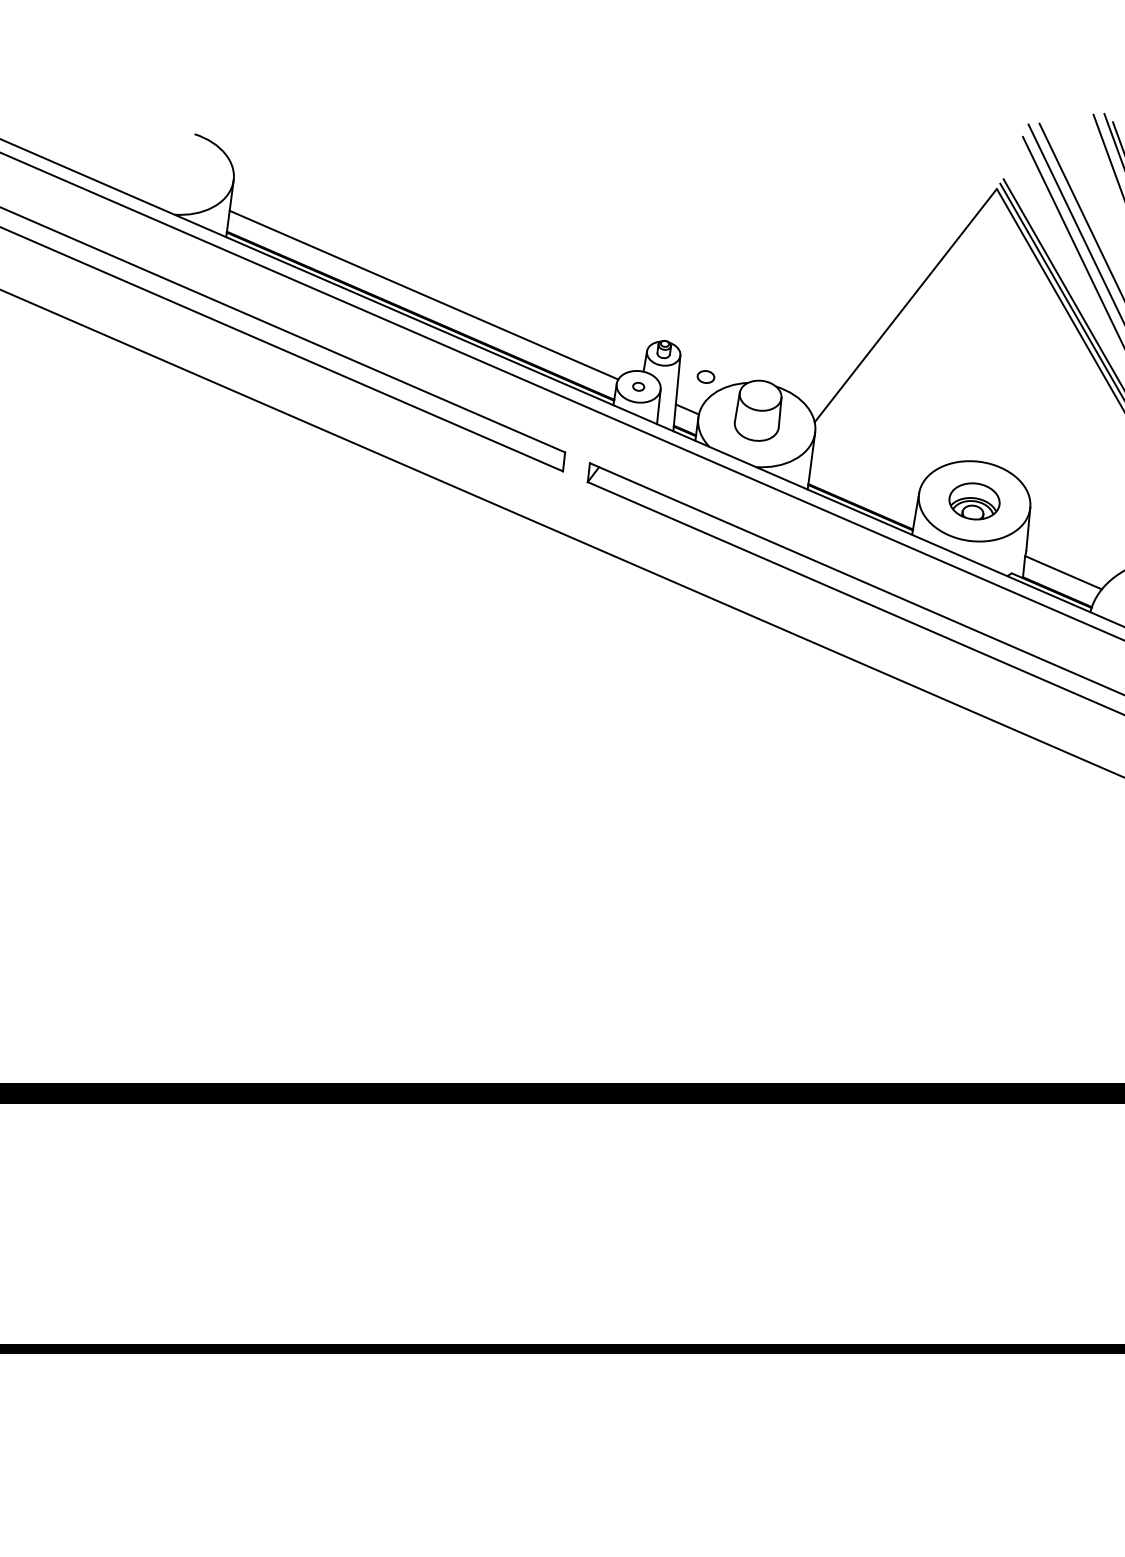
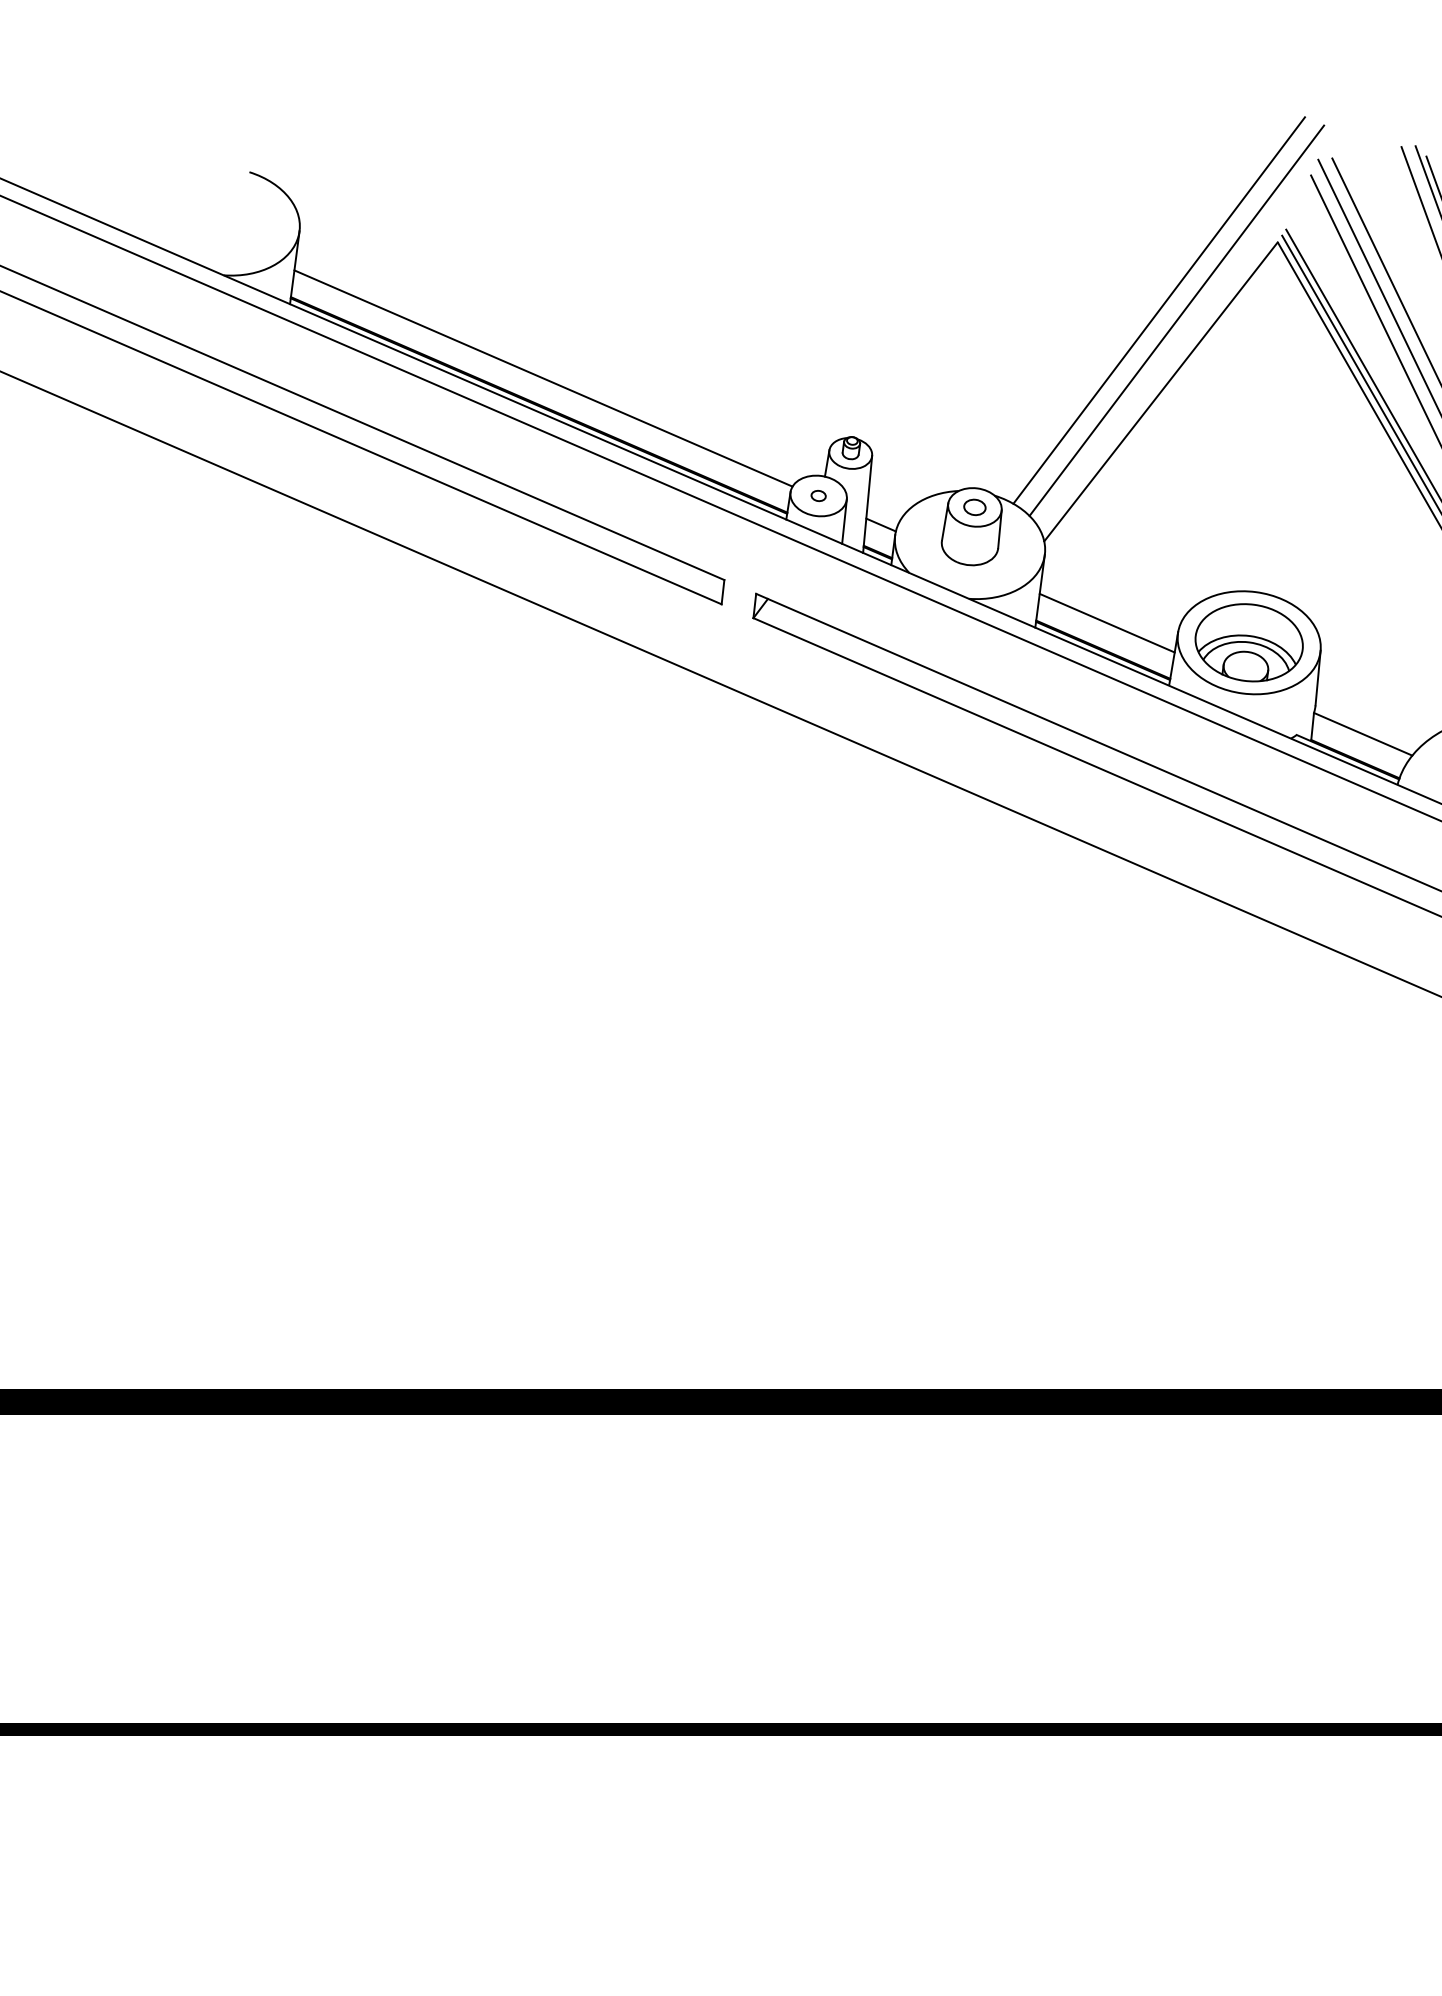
line: (904, 242) -> (1159, 310), added
line: (917, 249) -> (1176, 320), added
part: (705, 377) -> (974, 507), moved
line: (863, 485) -> (1106, 622), added
part: (974, 501) -> (1248, 642), size x1.67

